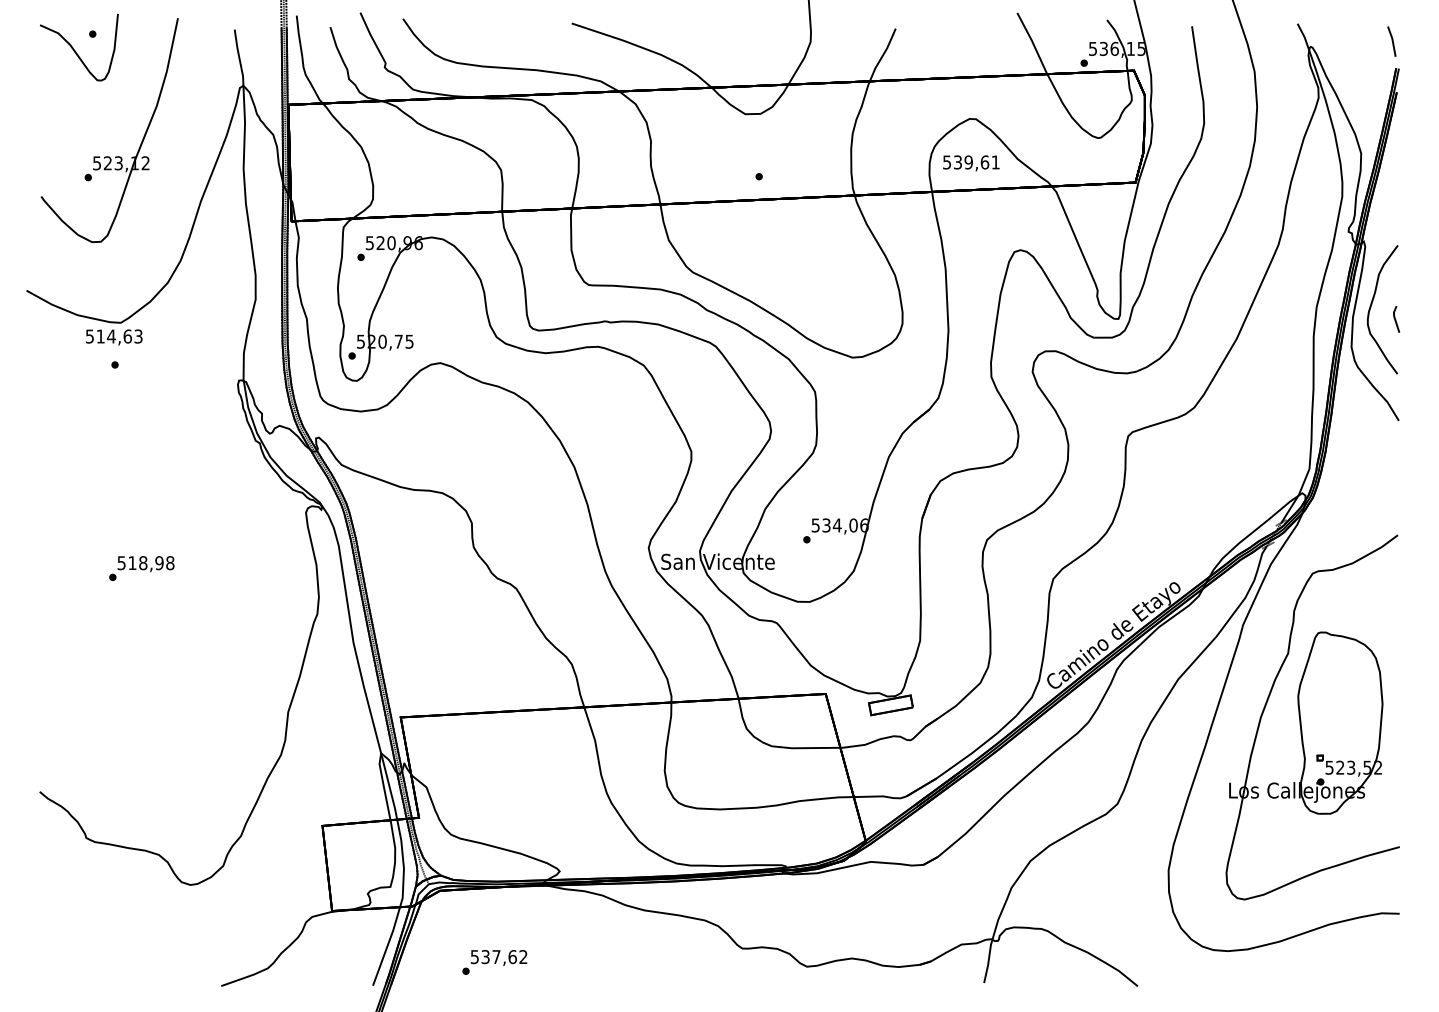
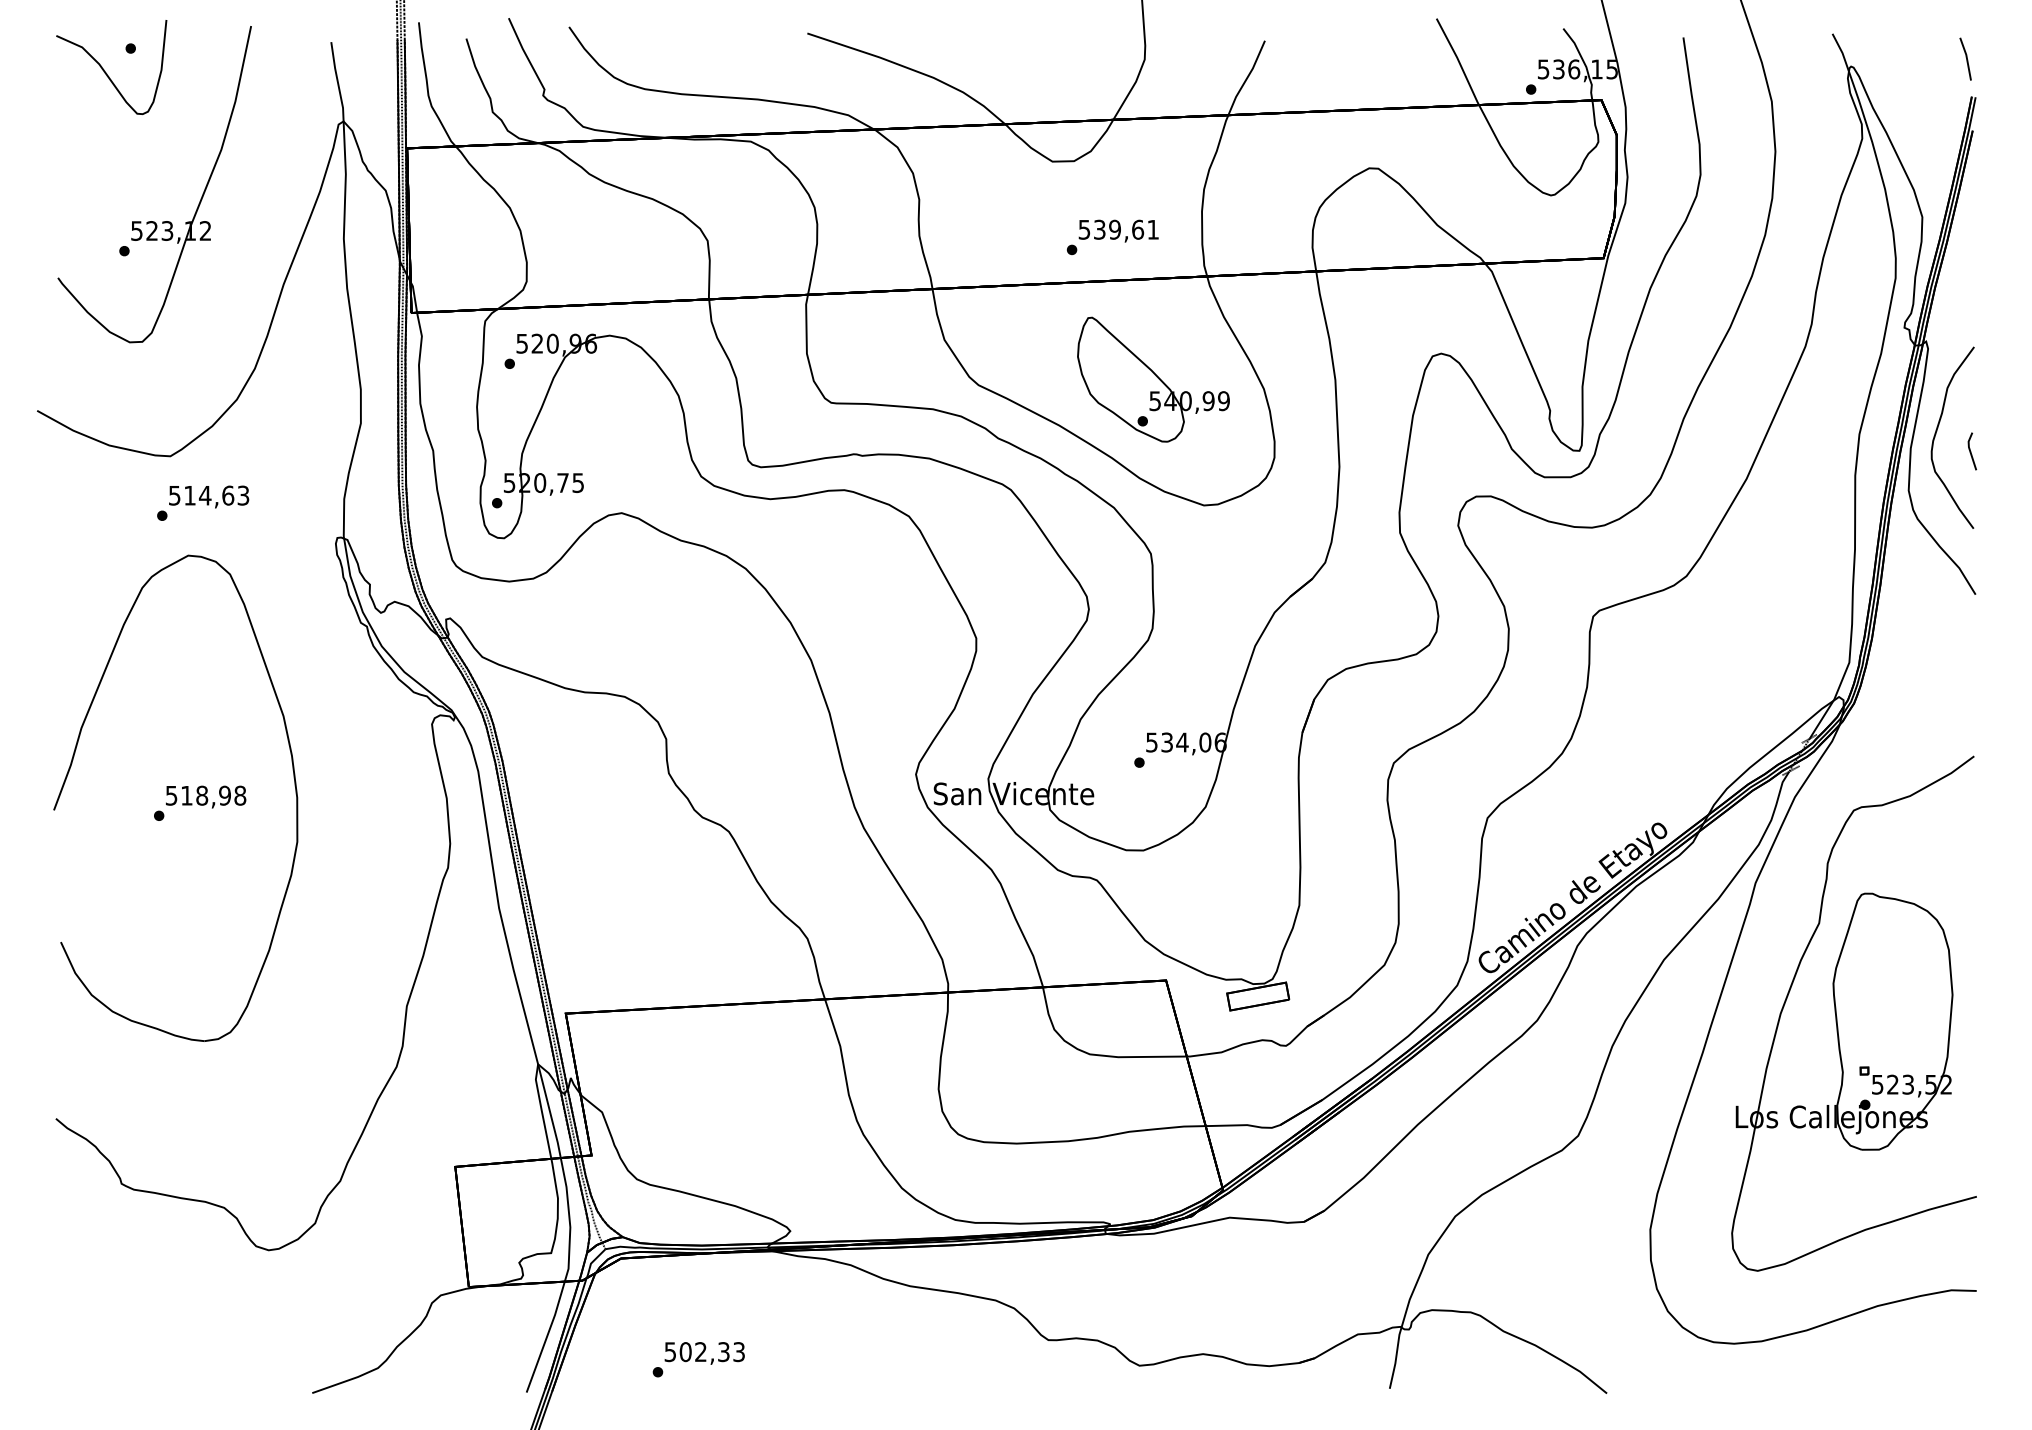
text: (971, 162) -> (1118, 230), moved
part: (816, 268) -> (1153, 379), added
text: (114, 337) -> (209, 496), moved
part: (51, 540) -> (72, 763), added
text: (503, 957) -> (711, 1352), 537,62 -> 502,33

